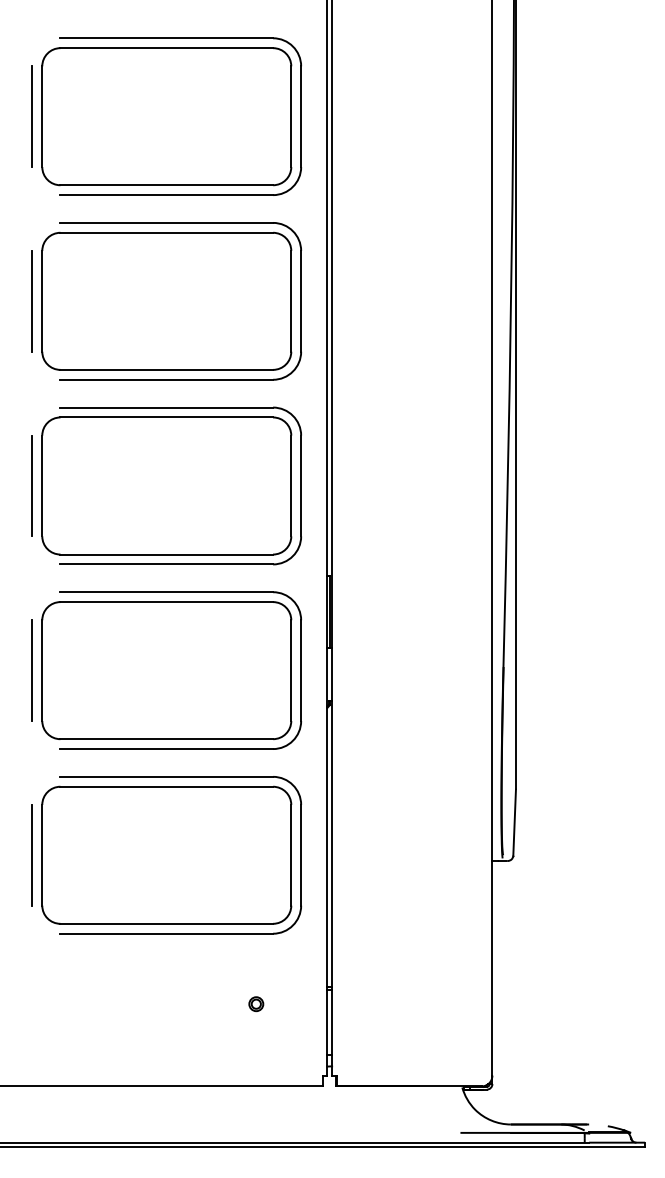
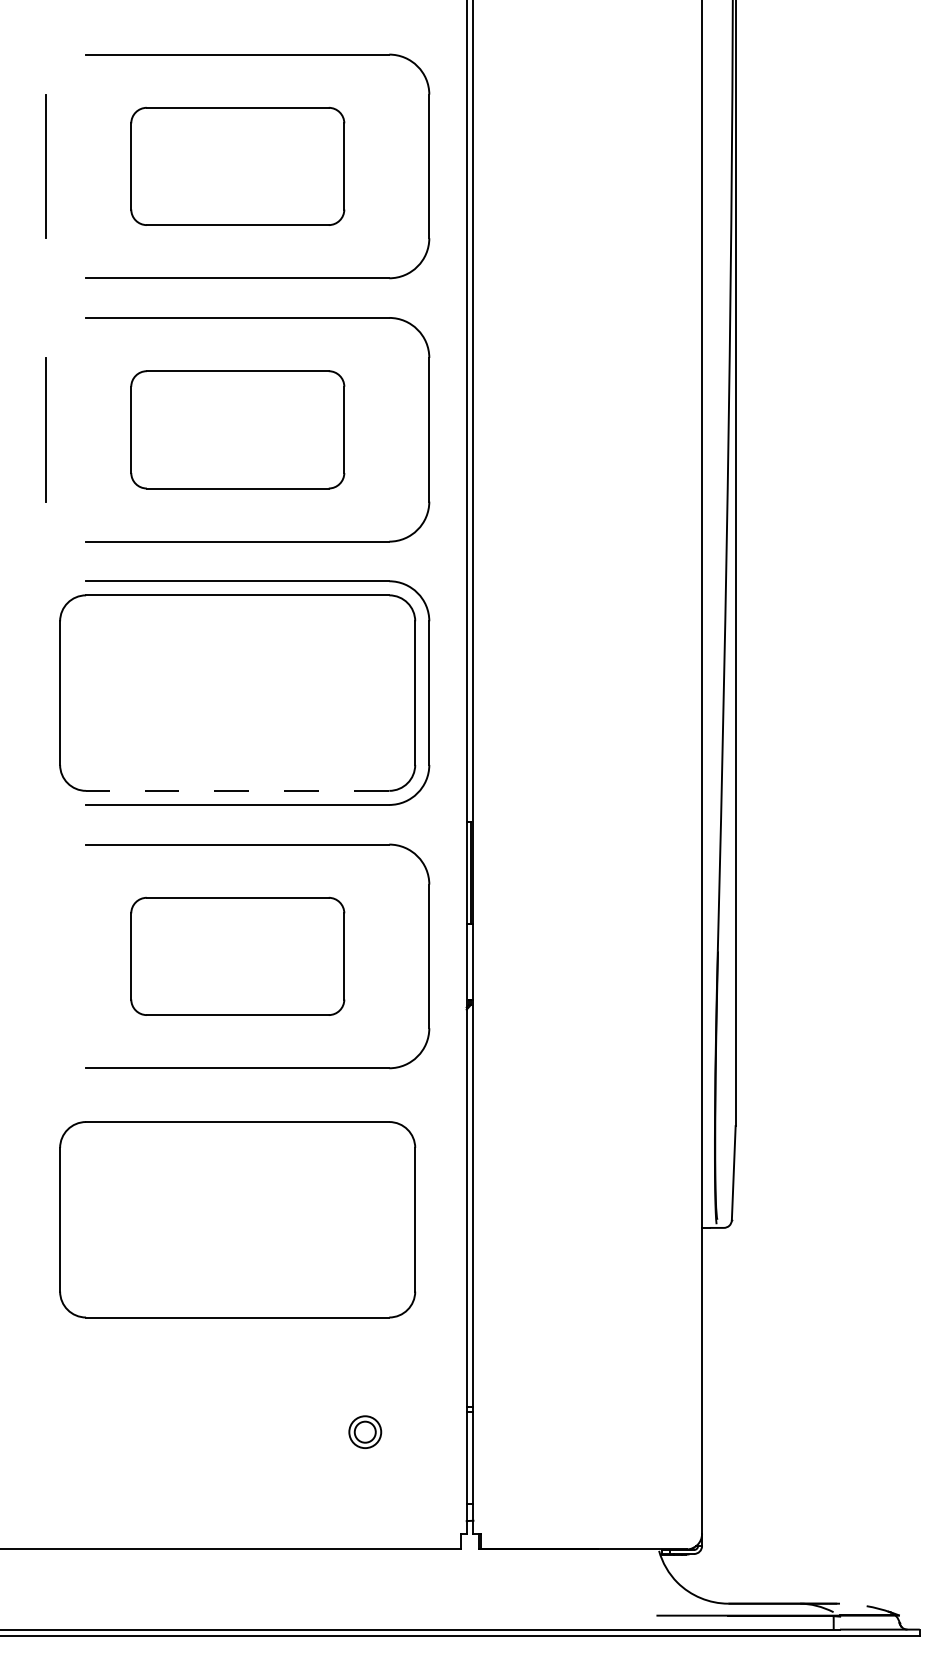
part: (166, 116) -> (237, 166), size x0.6
part: (166, 301) -> (237, 429), size x0.6
line: (32, 485) -> (46, 692), removed
line: (166, 554) -> (237, 790), solid -> dashed
line: (32, 670) -> (46, 956), removed
part: (166, 670) -> (237, 956), size x0.6
part: (180, 777) -> (257, 1108), removed
line: (32, 855) -> (46, 1219), removed
part: (256, 1003) -> (365, 1431), size x1.6

